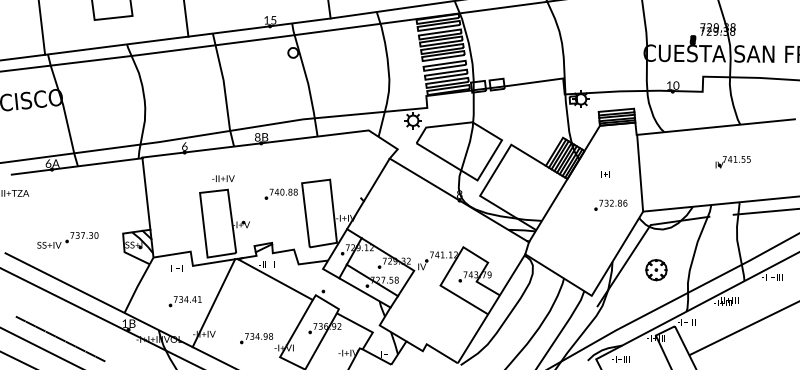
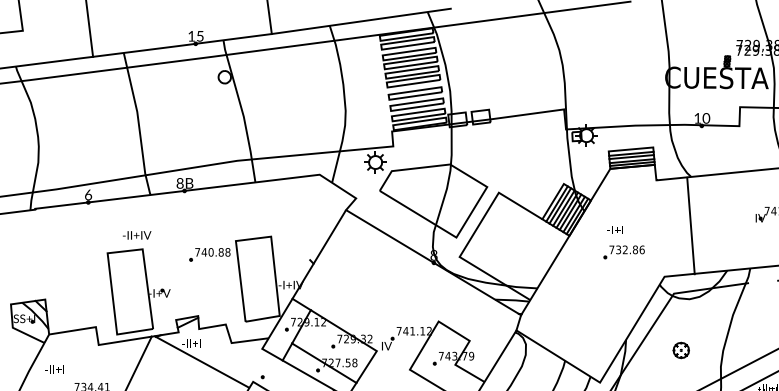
line: (640, 172) -> (691, 225), moved
line: (146, 193) -> (40, 253), removed
part: (610, 204) -> (623, 251), moved
text: (176, 268) -> (56, 369), moved
part: (656, 270) -> (681, 350), size x0.6

